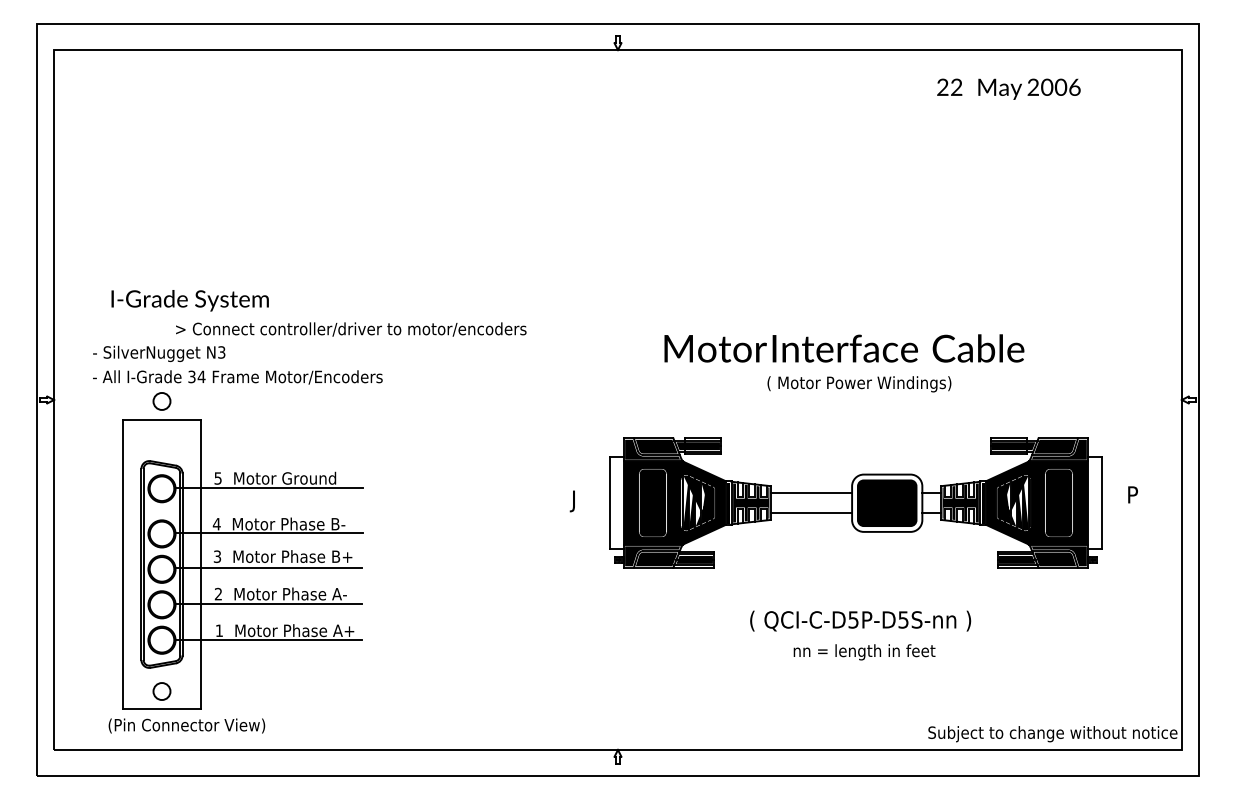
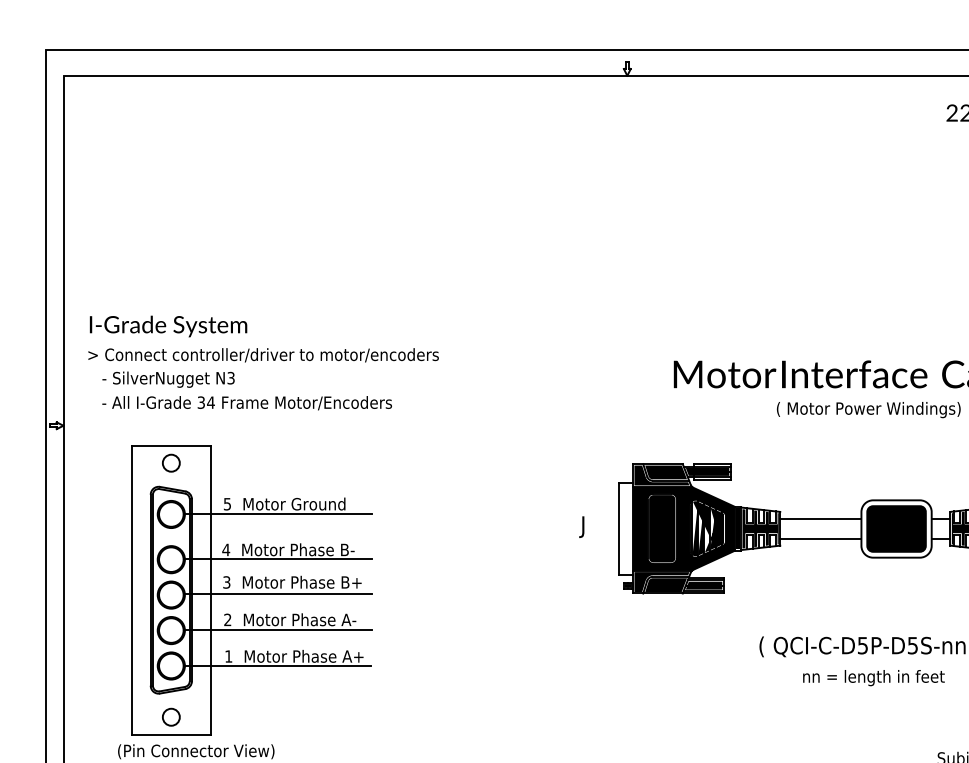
text: (189, 300) -> (167, 326), moved
text: (351, 329) -> (263, 355), moved
circle: (161, 401) -> (170, 463), moved

